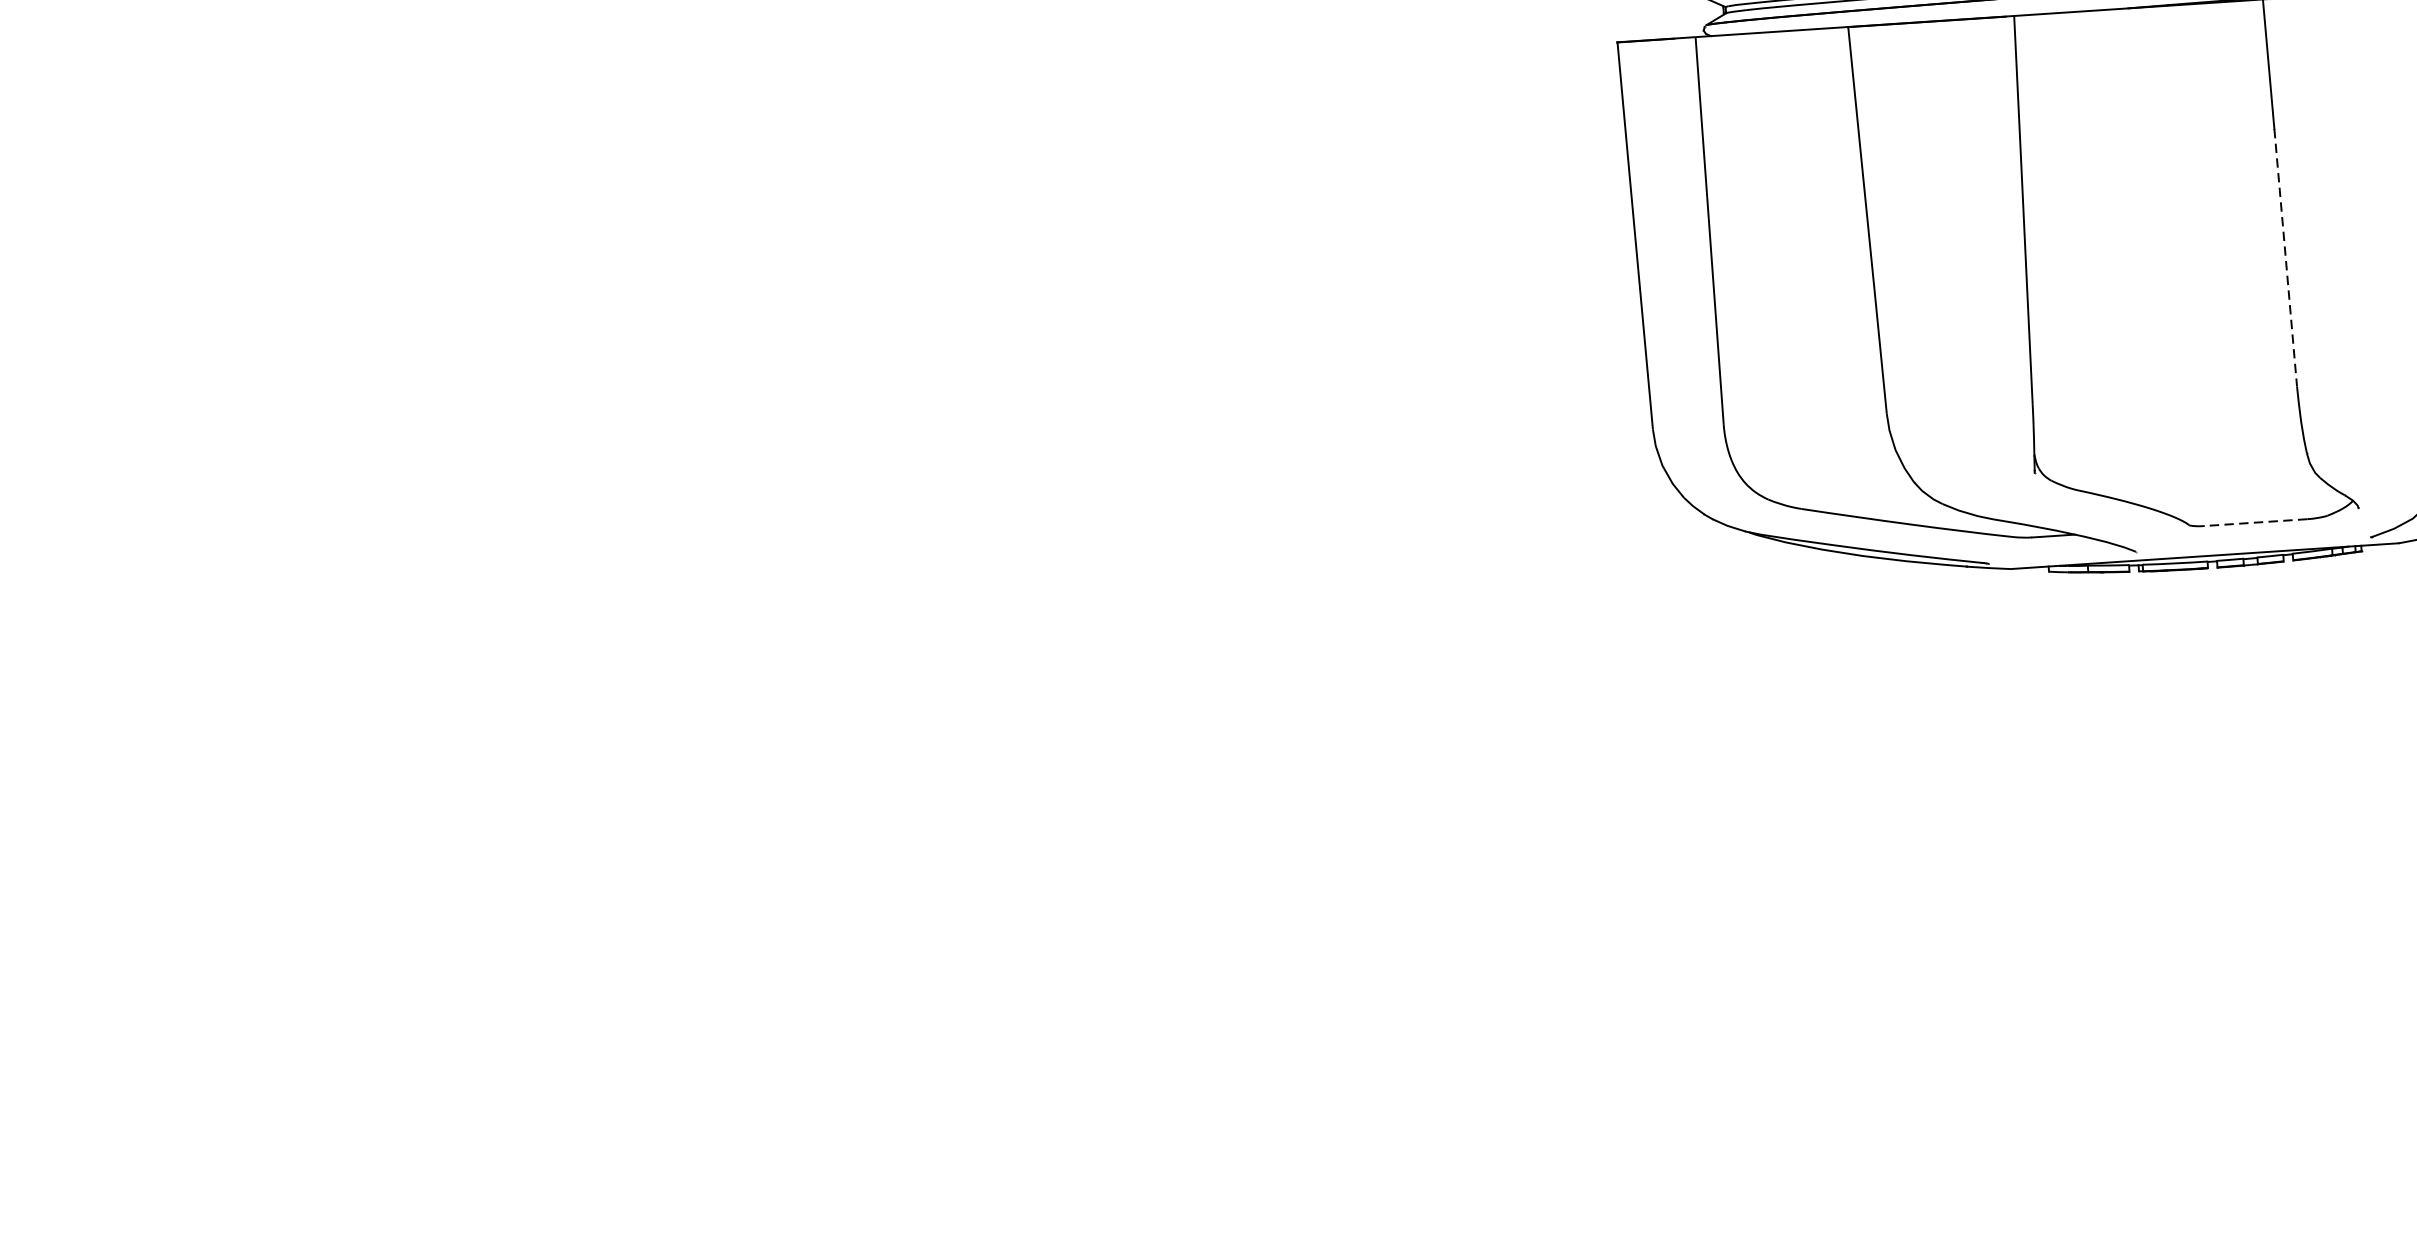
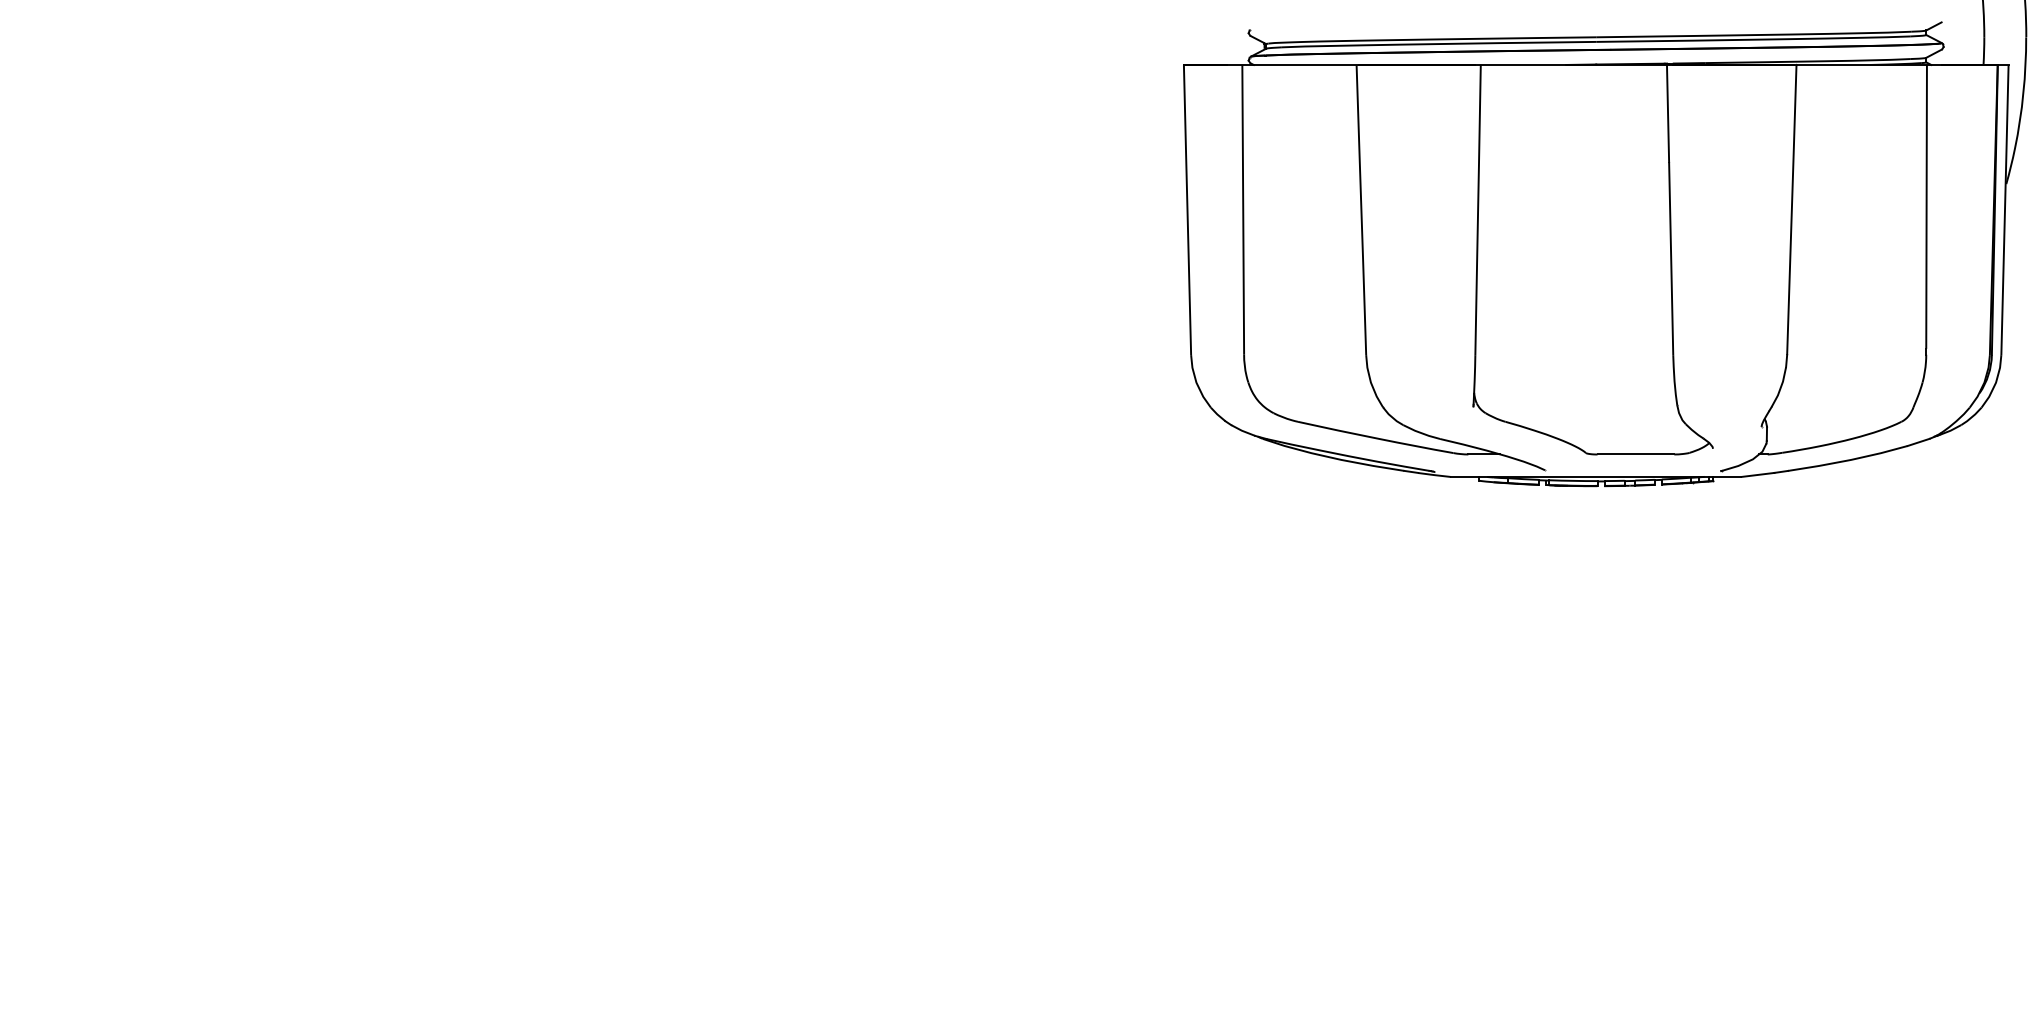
line: (2286, 258) -> (1671, 259), dashed -> solid
line: (2255, 522) -> (1635, 454), dashed -> solid

